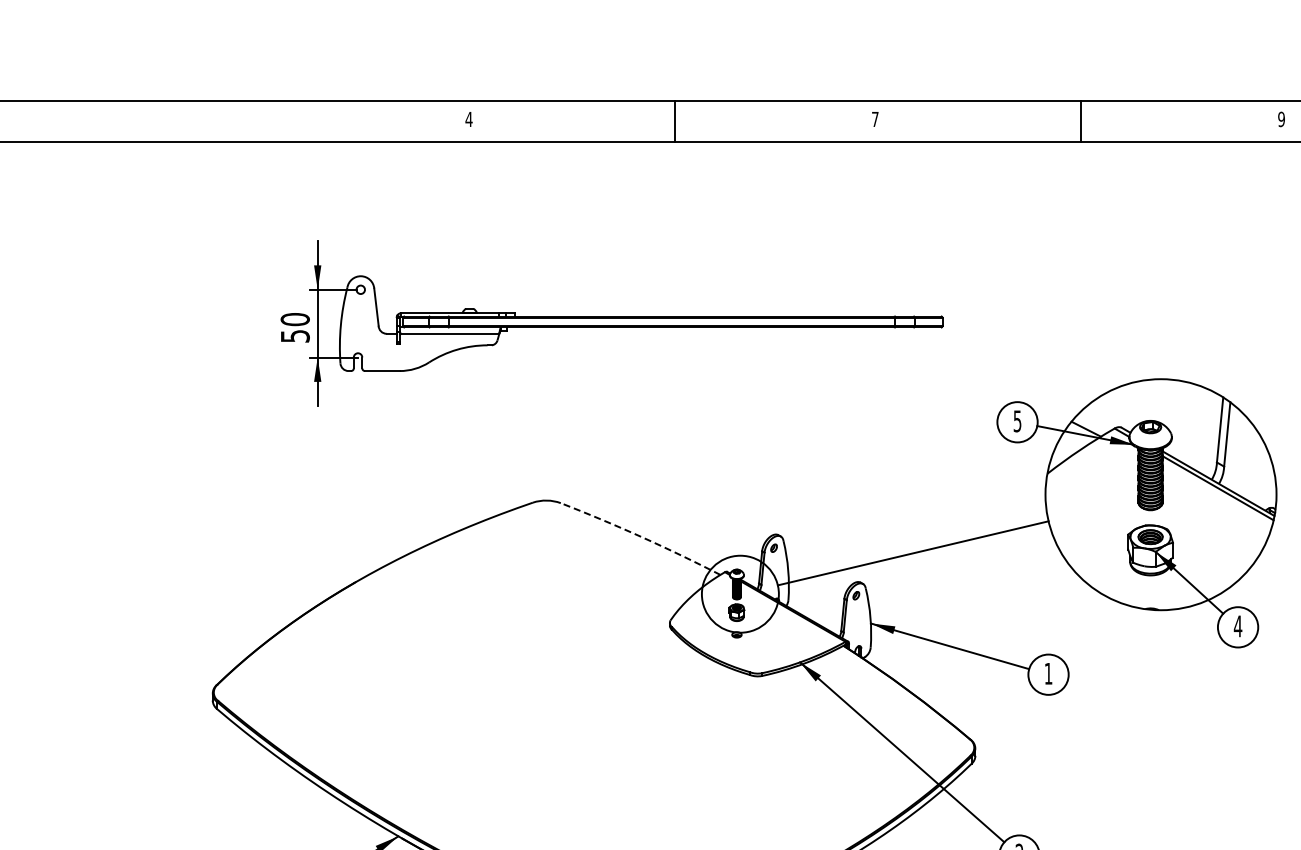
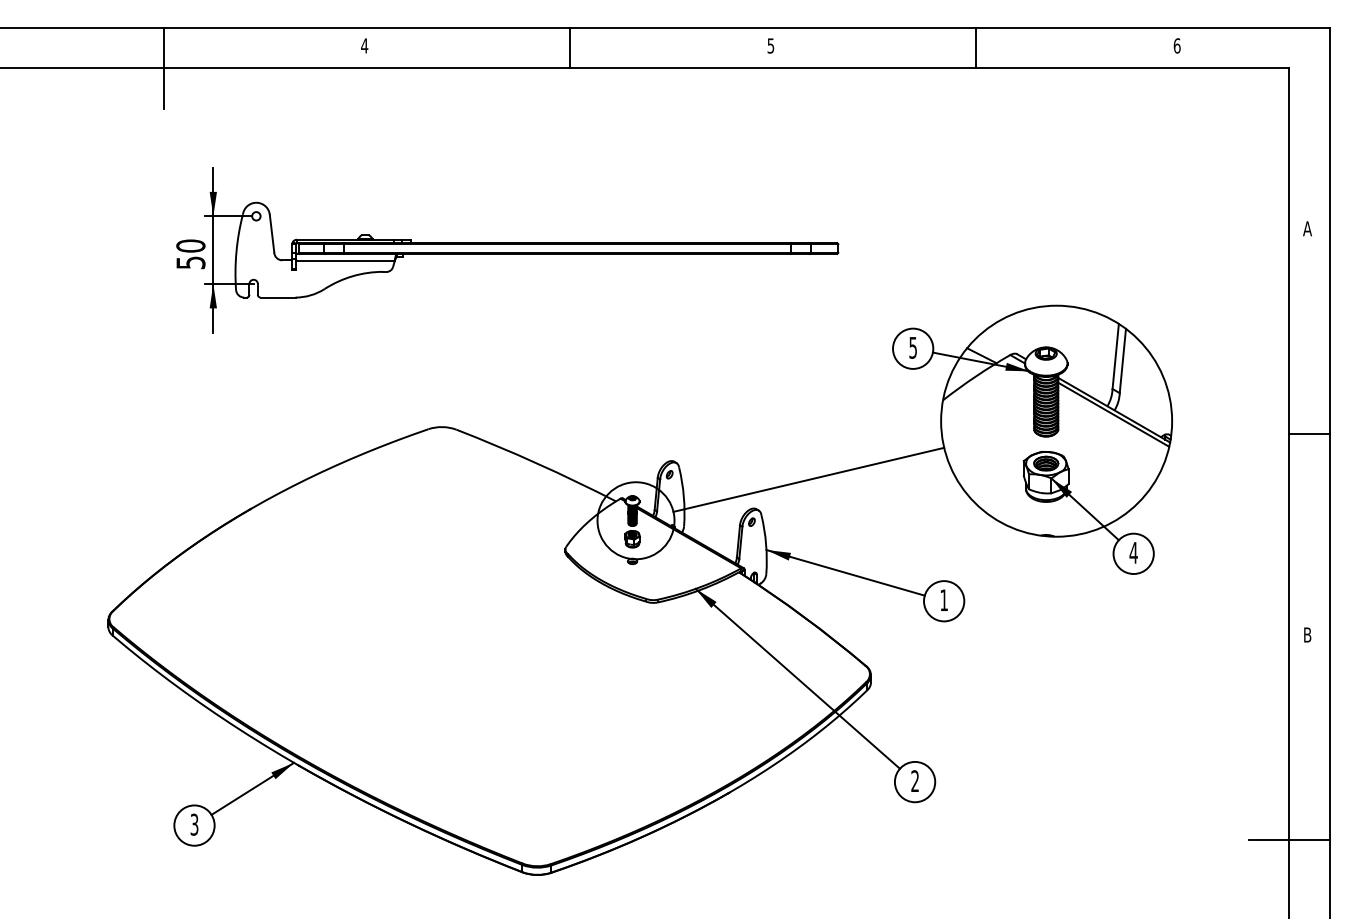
text: (874, 118) -> (770, 45), 7 -> 5
text: (1280, 118) -> (1176, 45), 9 -> 6
line: (267, 140) -> (163, 67), added
arc: (641, 536) -> (537, 463), dashed -> solid

